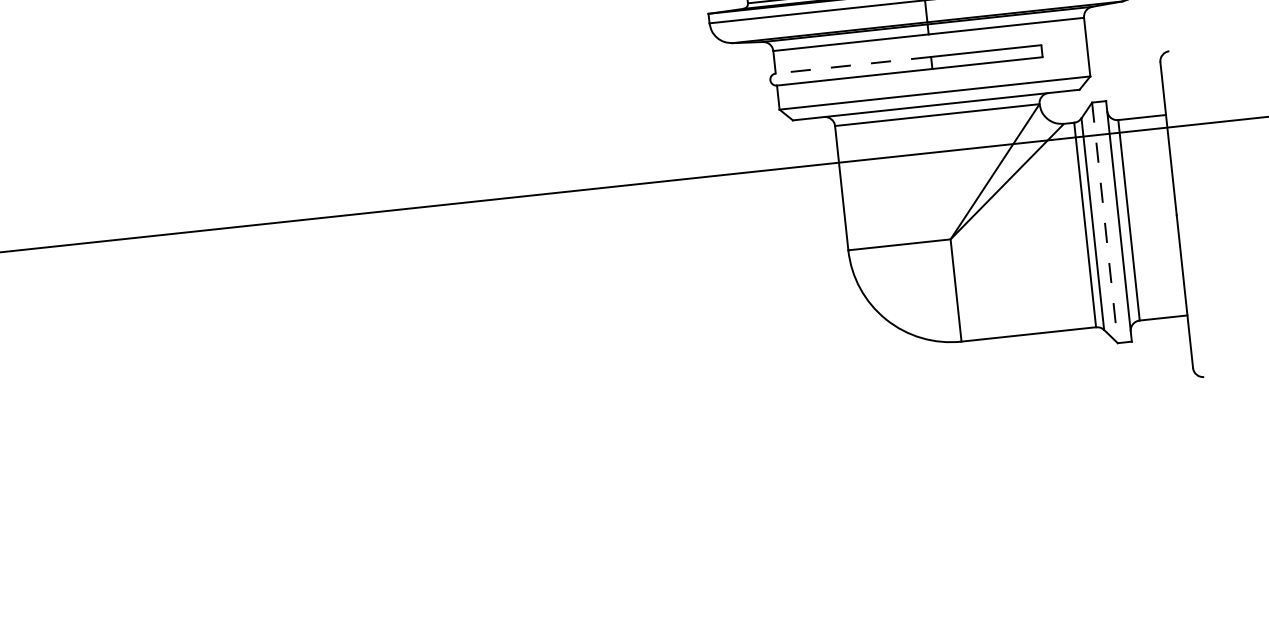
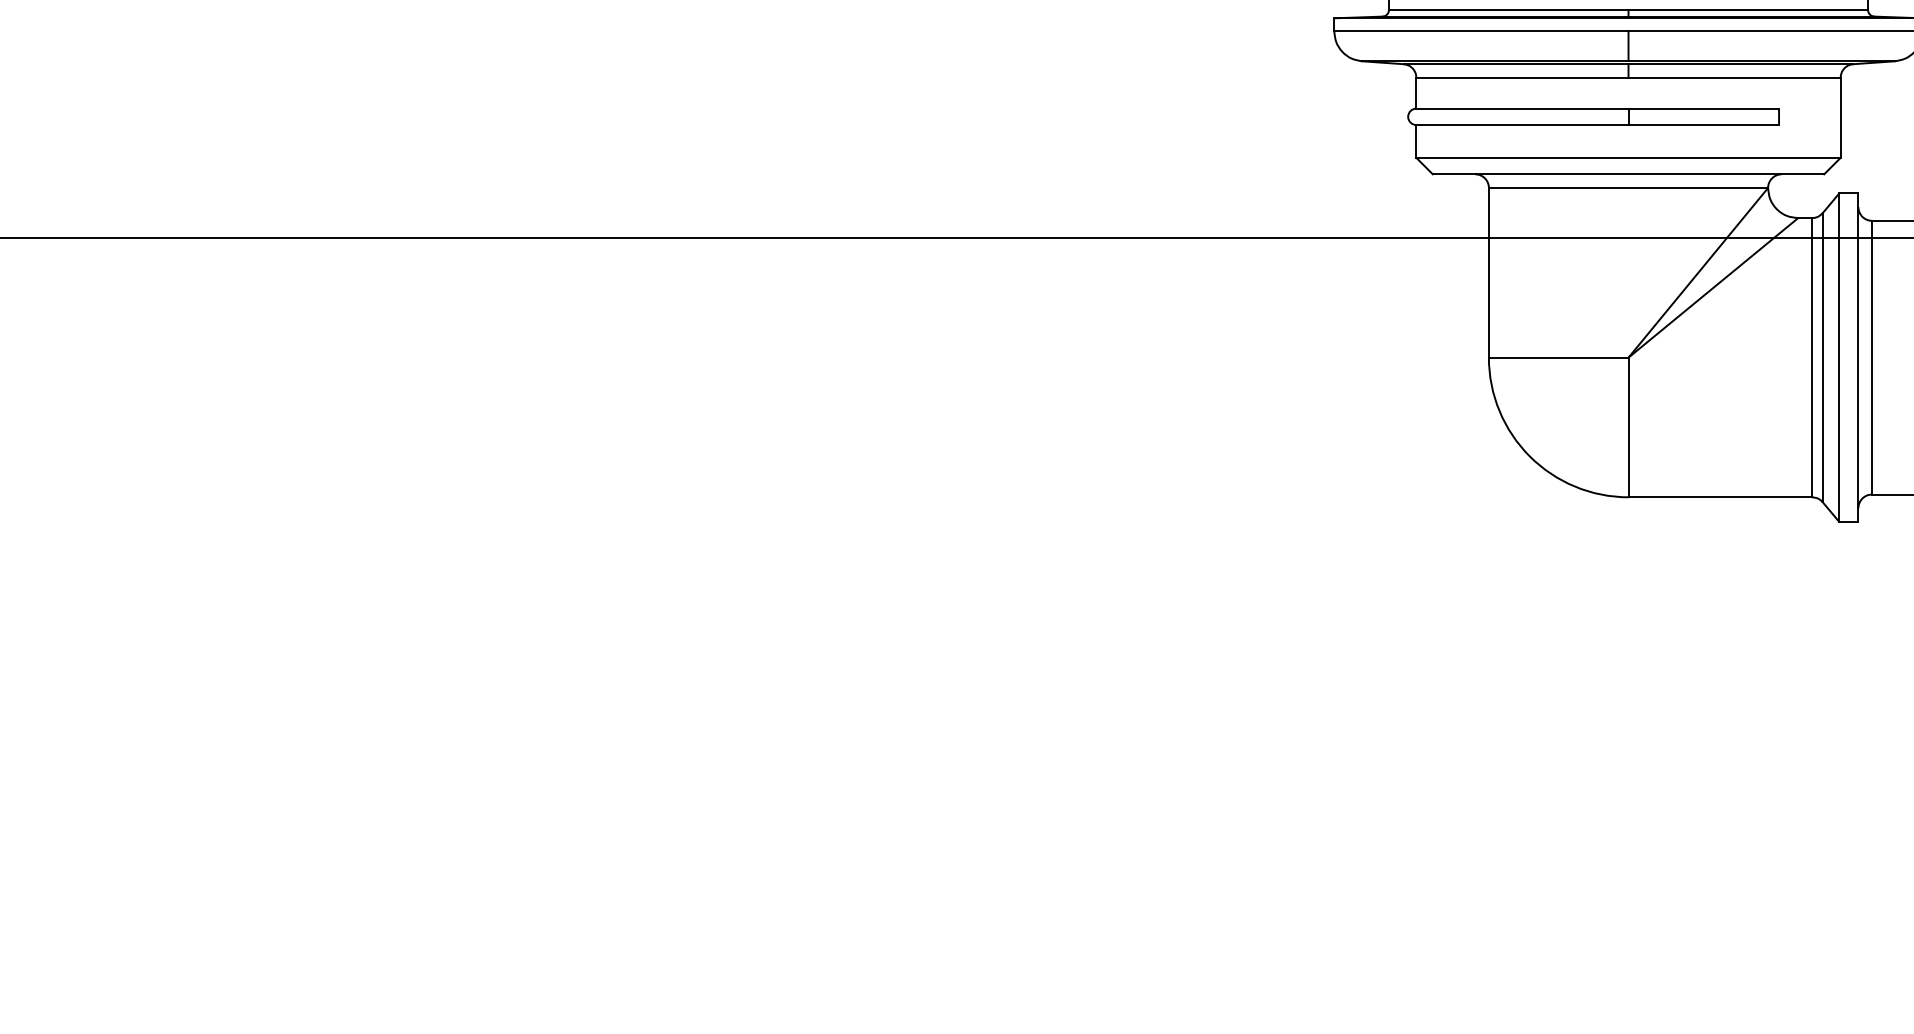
line: (852, 65) -> (1521, 108), dashed -> solid
line: (1105, 223) -> (1839, 358), dashed -> solid

